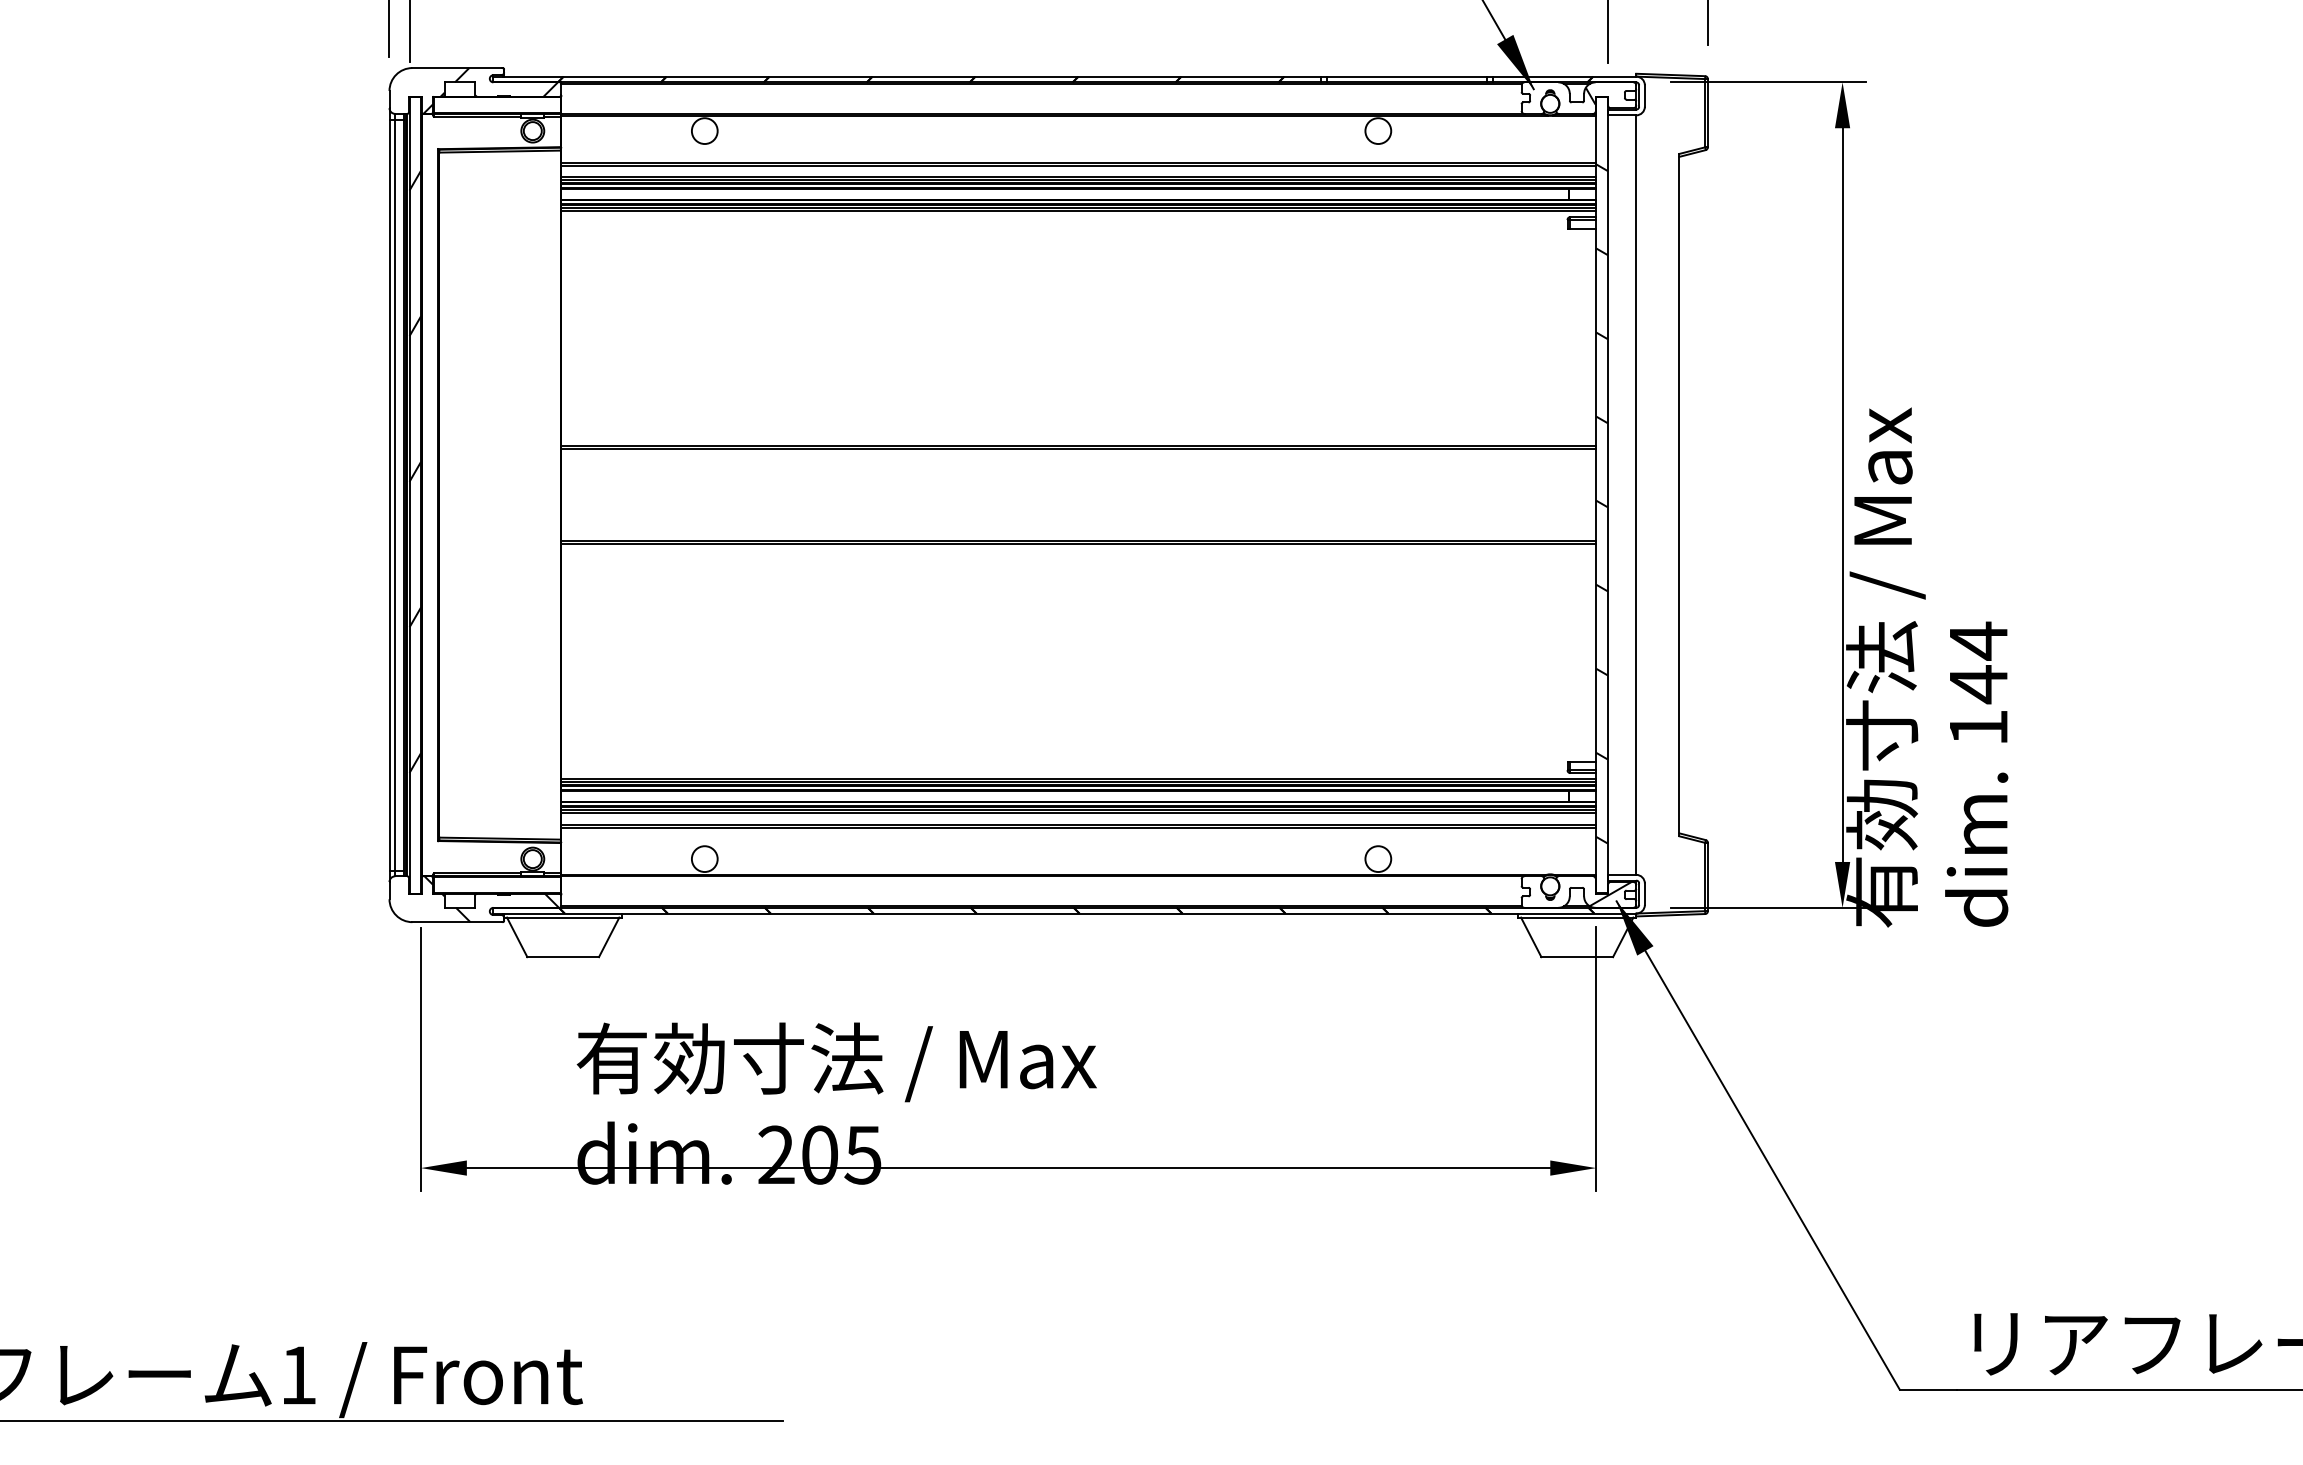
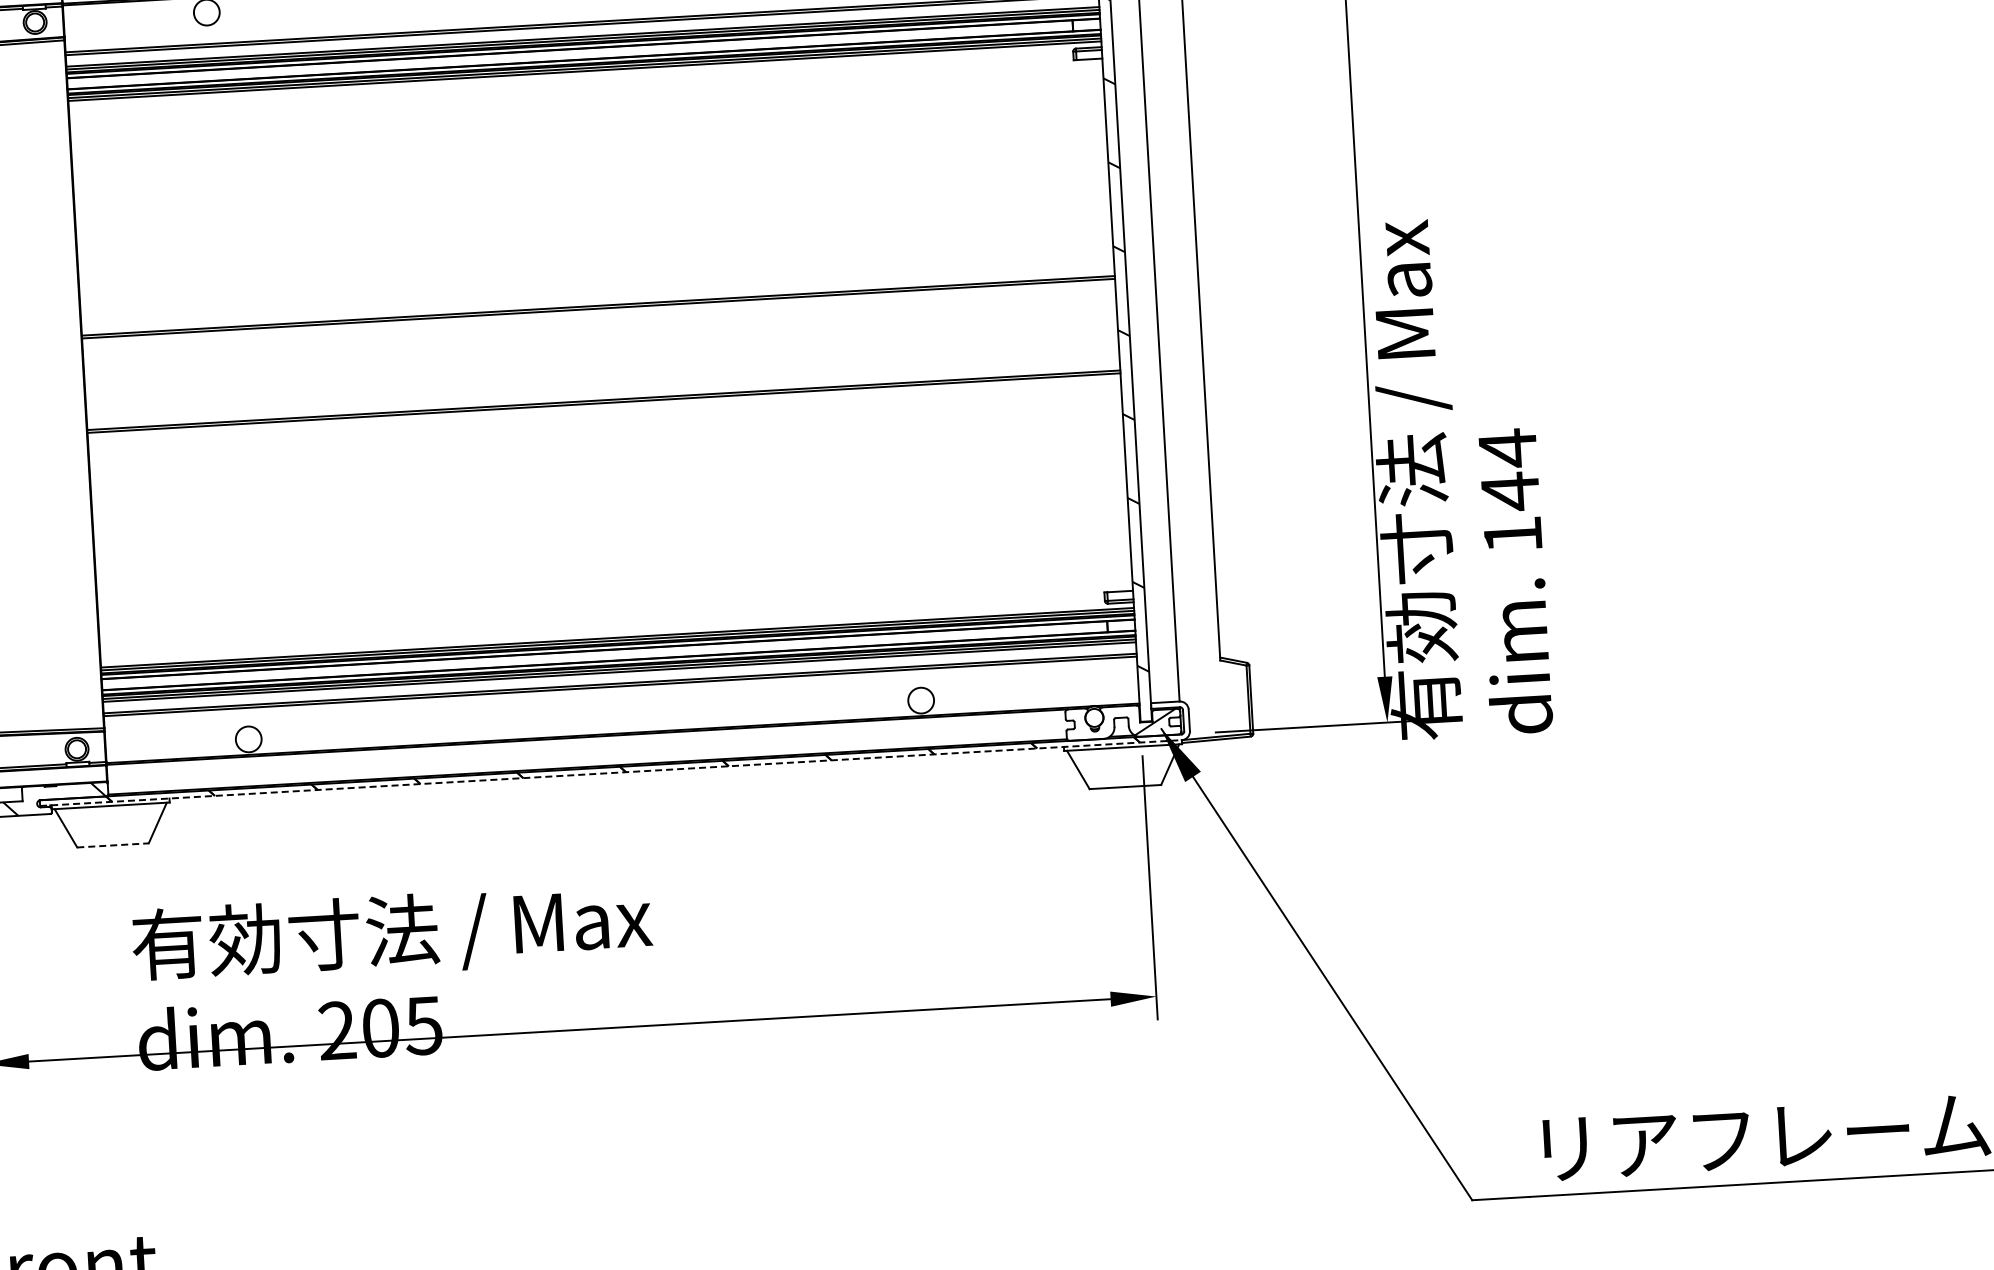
line: (1064, 913) -> (611, 772), solid -> dashed
line: (563, 957) -> (113, 845), solid -> dashed

